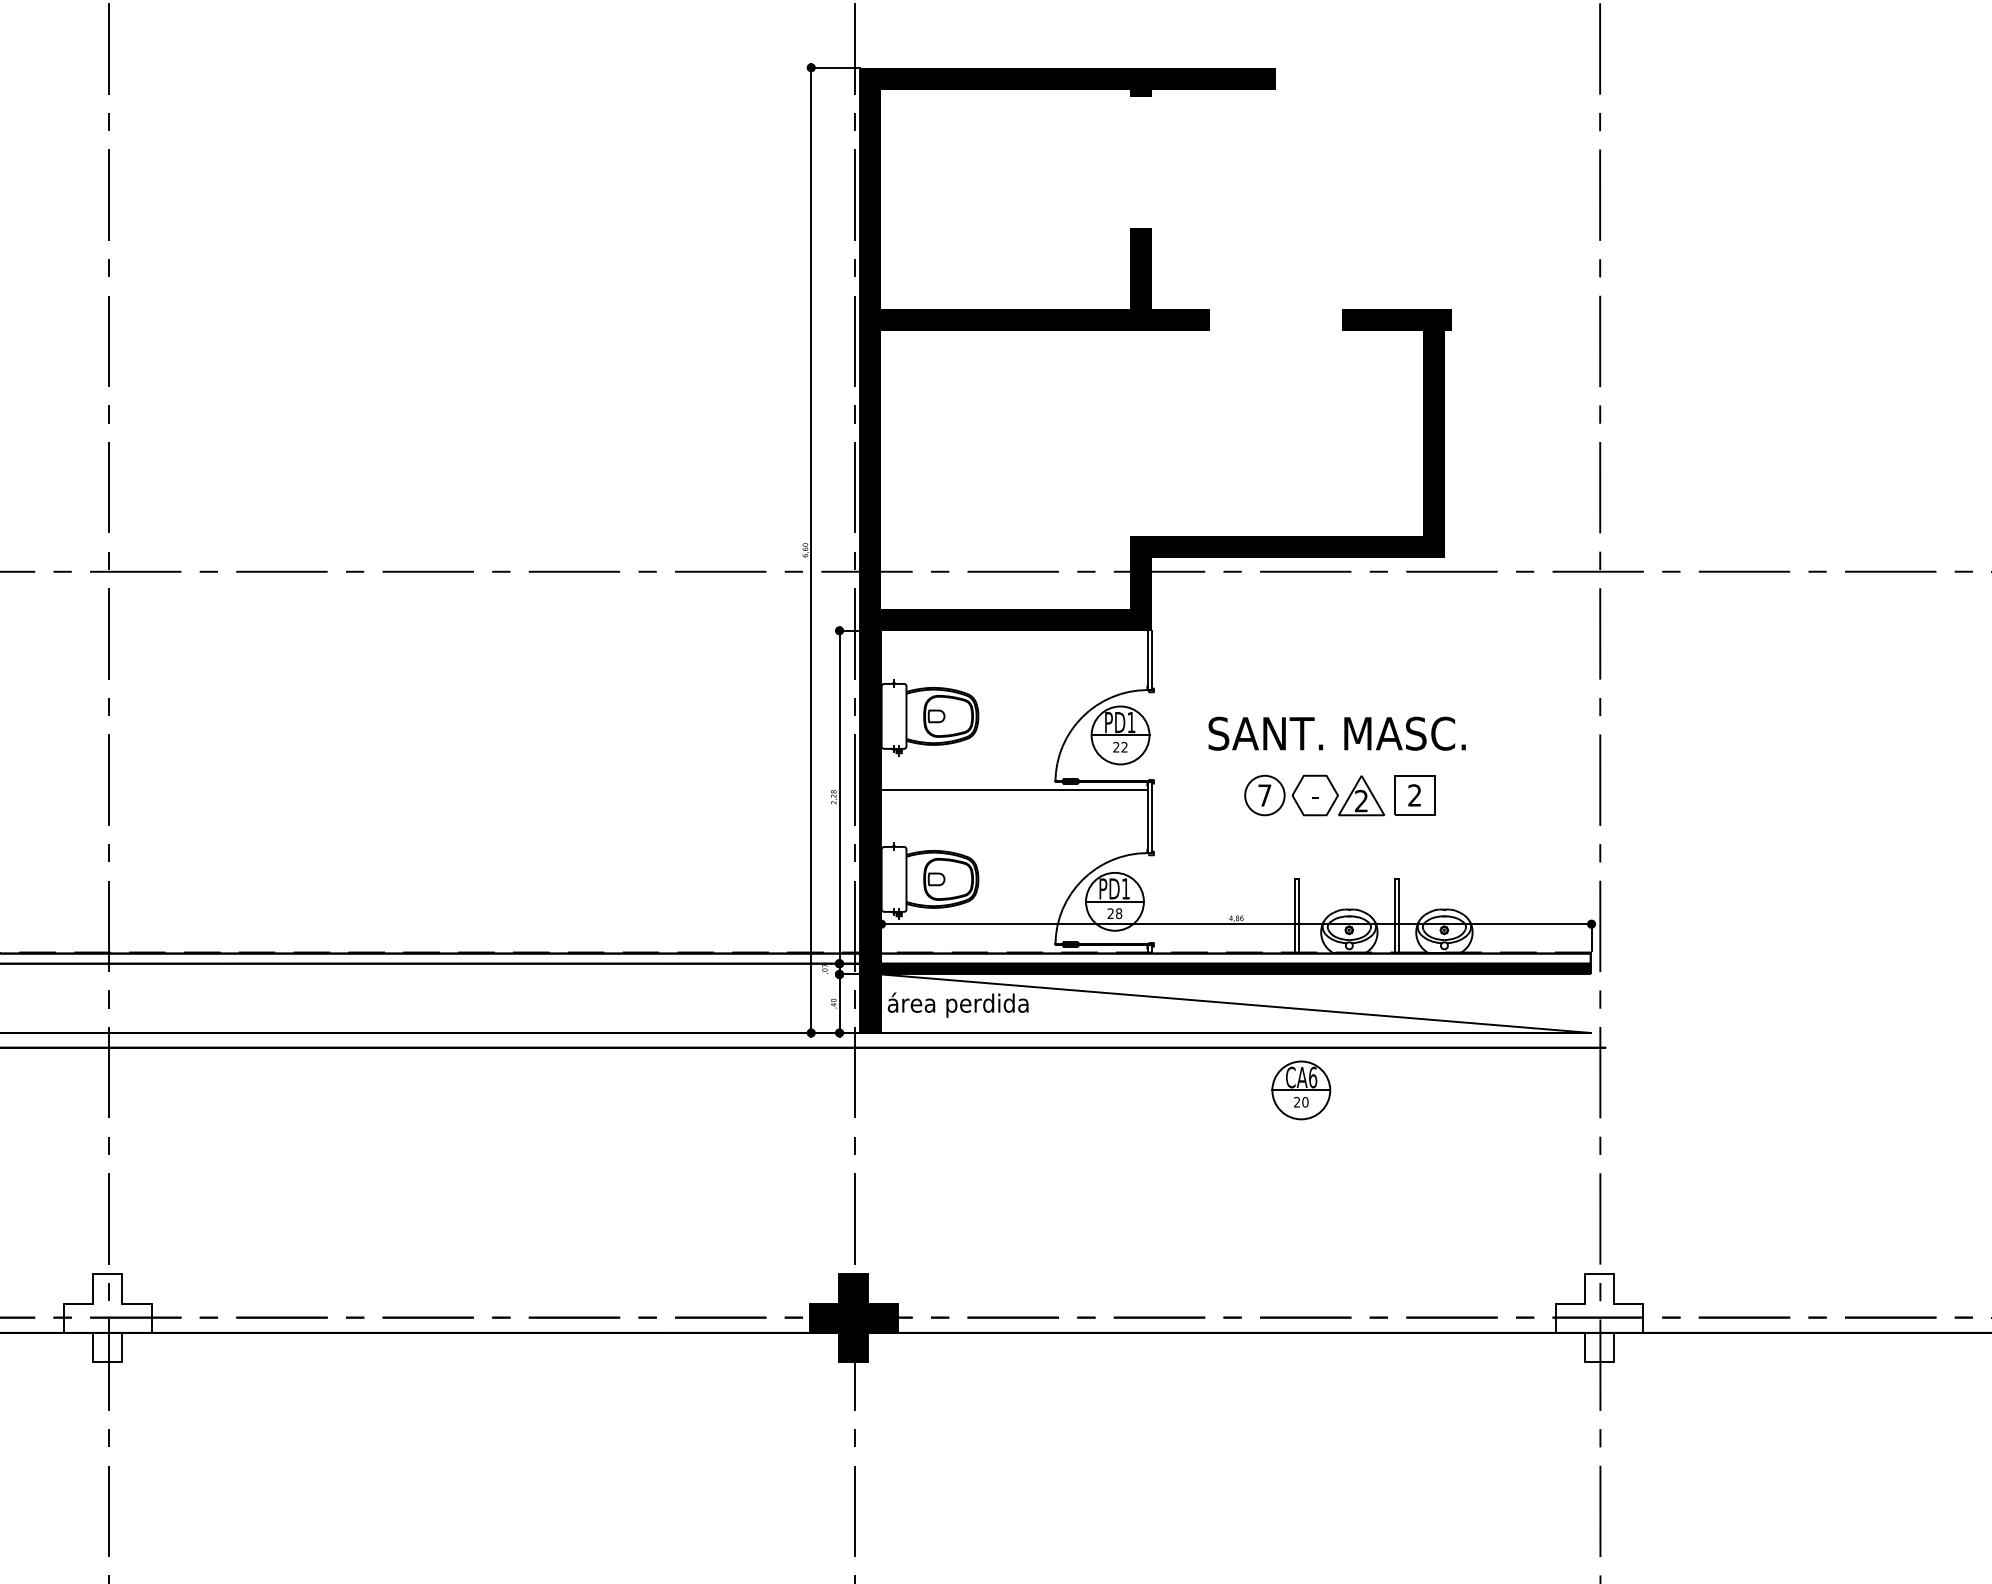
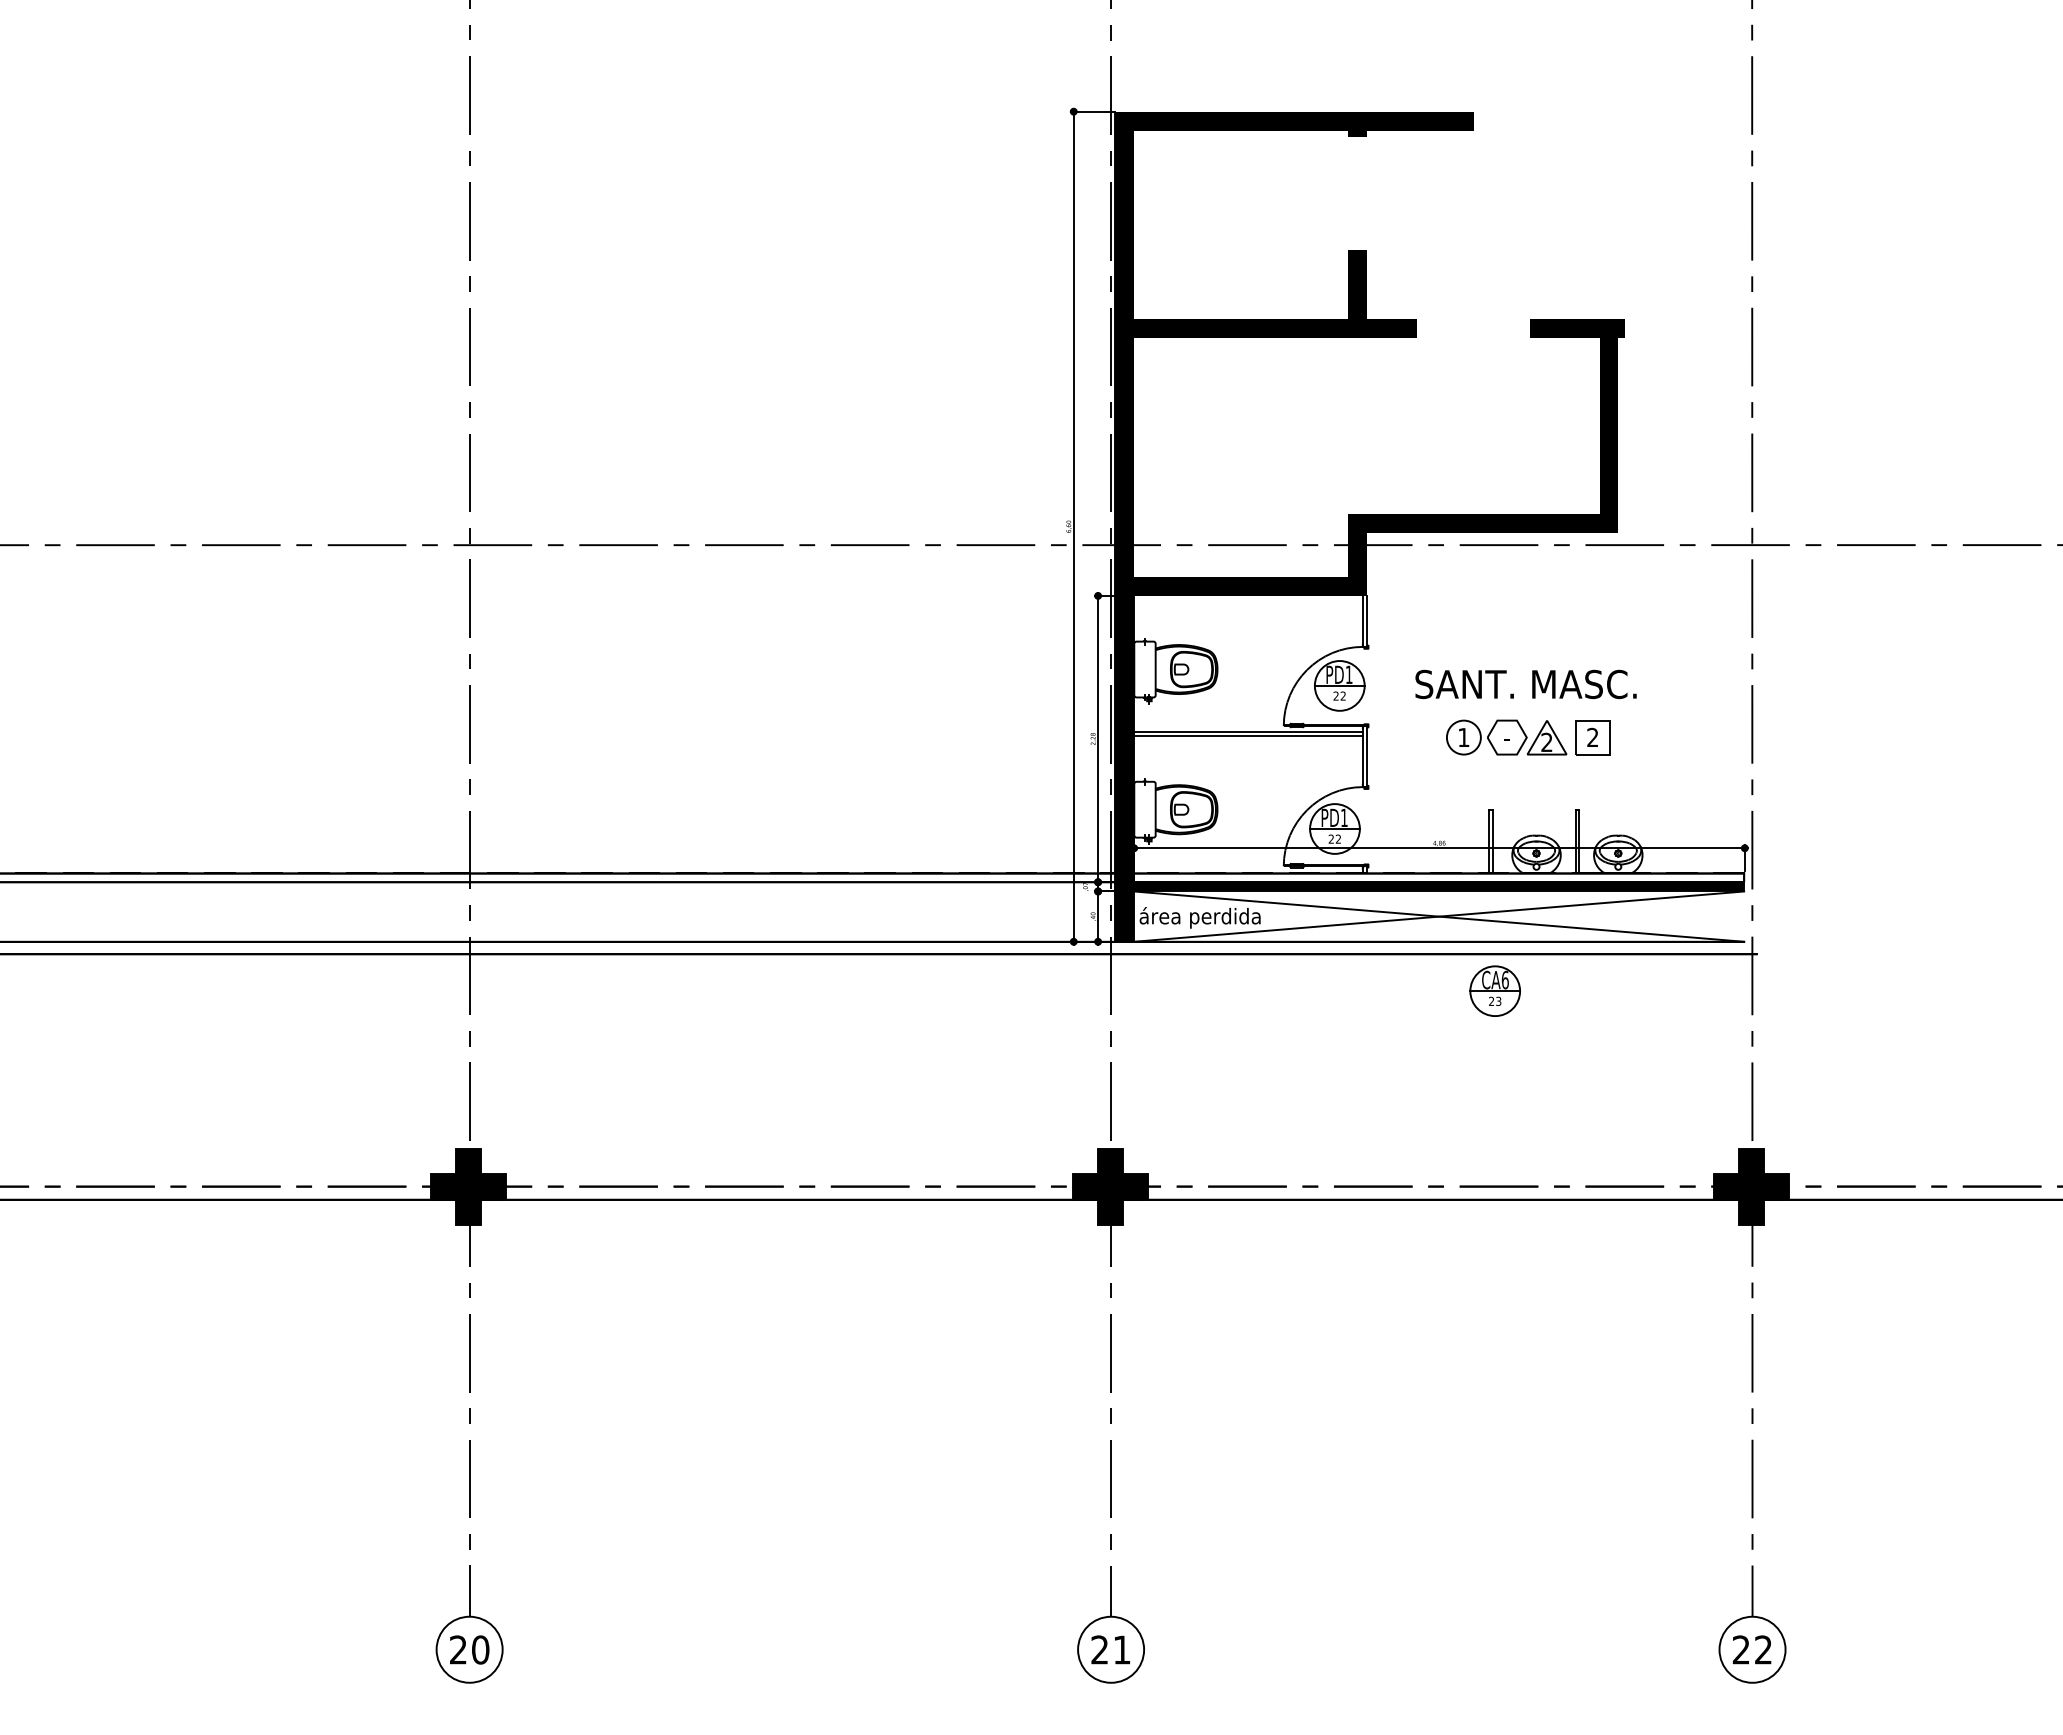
line: (1014, 794) -> (1248, 736), added
text: (1264, 795) -> (1463, 737), 7 -> 1
text: (1119, 912) -> (1338, 838), 28 -> 22
line: (1236, 1003) -> (1439, 916), added
text: (1305, 1101) -> (1498, 1000), 20 -> 23
fill: (107, 1317) -> (468, 1186), added
fill: (1599, 1317) -> (1751, 1186), added

